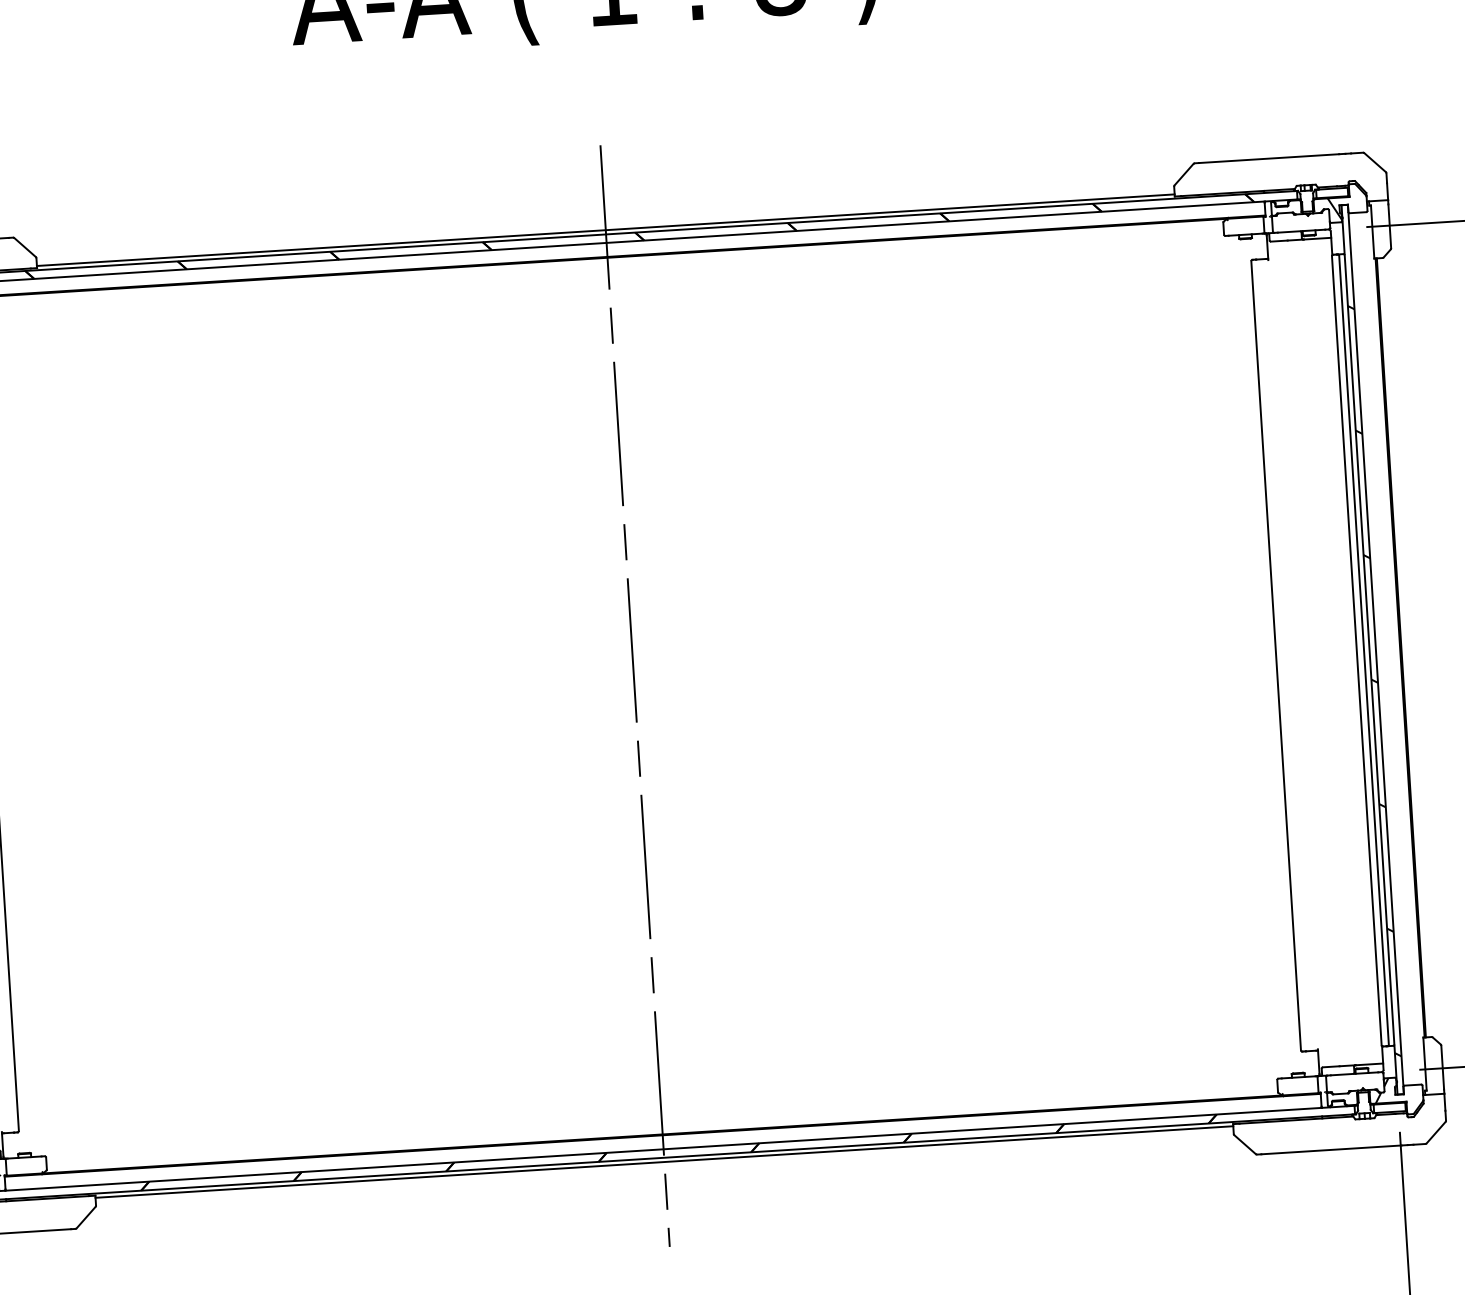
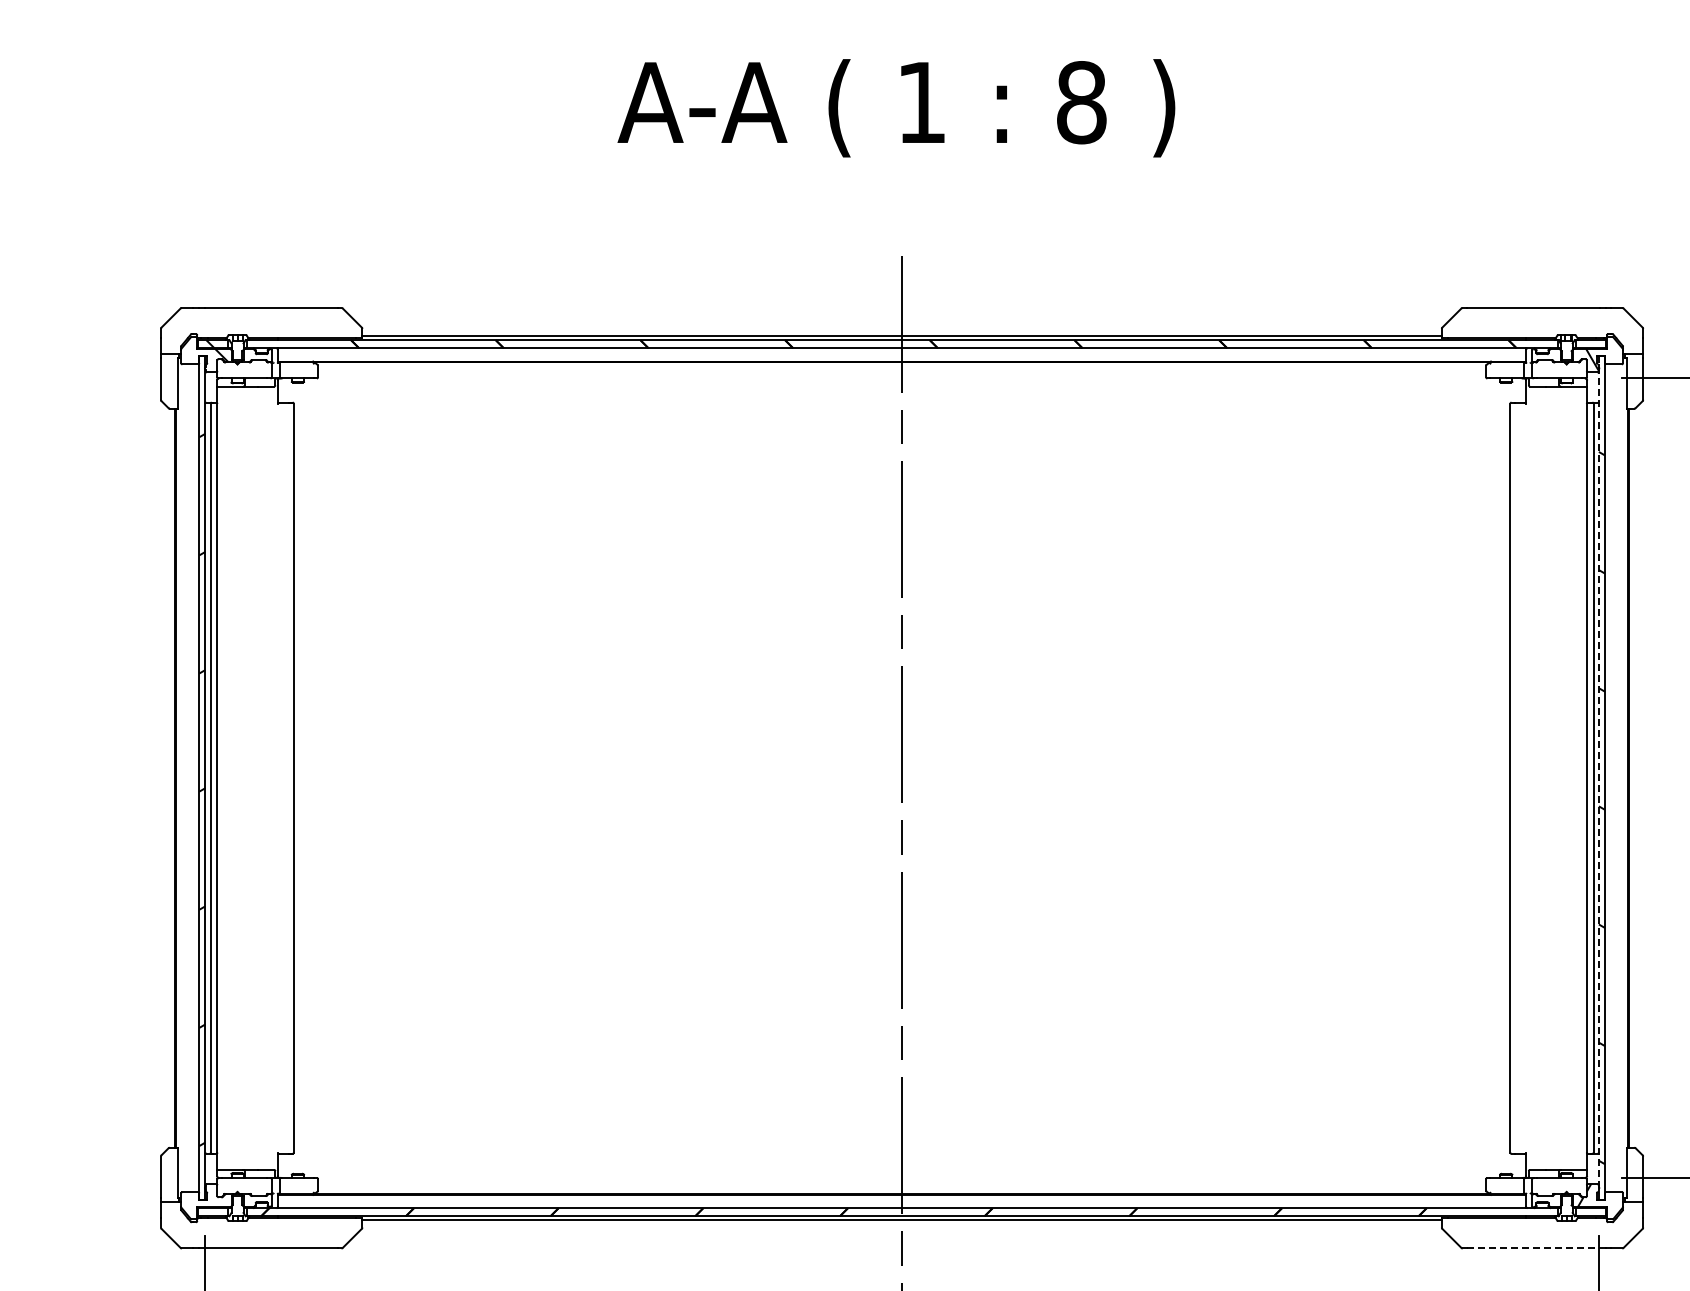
line: (1369, 650) -> (1598, 778), solid -> dashed
line: (1331, 1149) -> (1533, 1248), solid -> dashed

